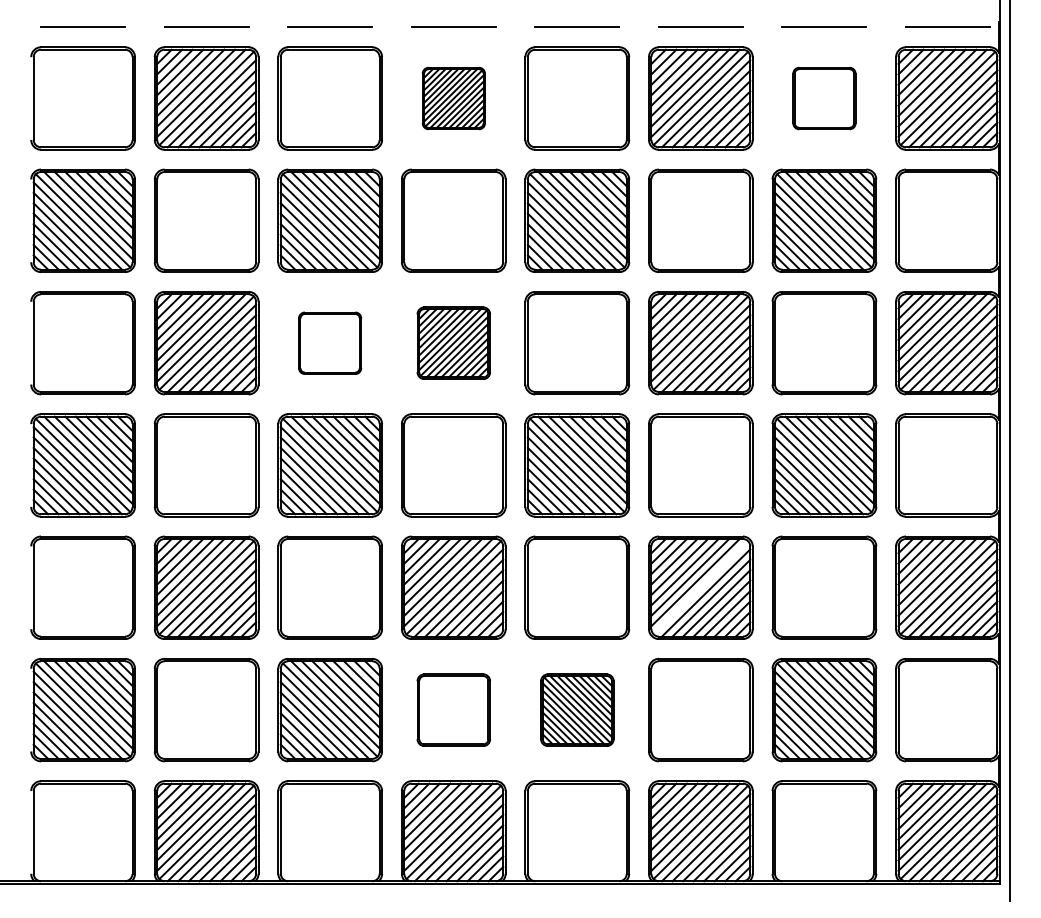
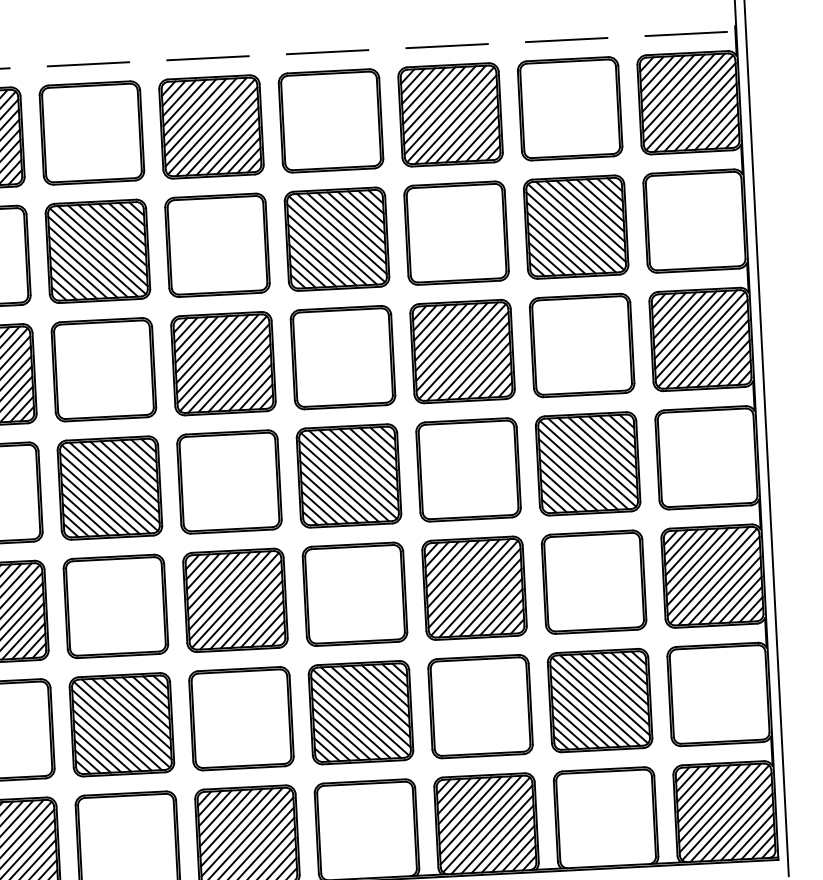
part: (453, 98) -> (211, 126), size x1.67
part: (824, 98) -> (570, 108), size x1.67
part: (329, 343) -> (103, 370), size x1.67
part: (453, 343) -> (223, 364), size x1.43
line: (700, 587) -> (474, 587), added
part: (453, 710) -> (241, 719), size x1.43
part: (577, 710) -> (361, 713), size x1.43

